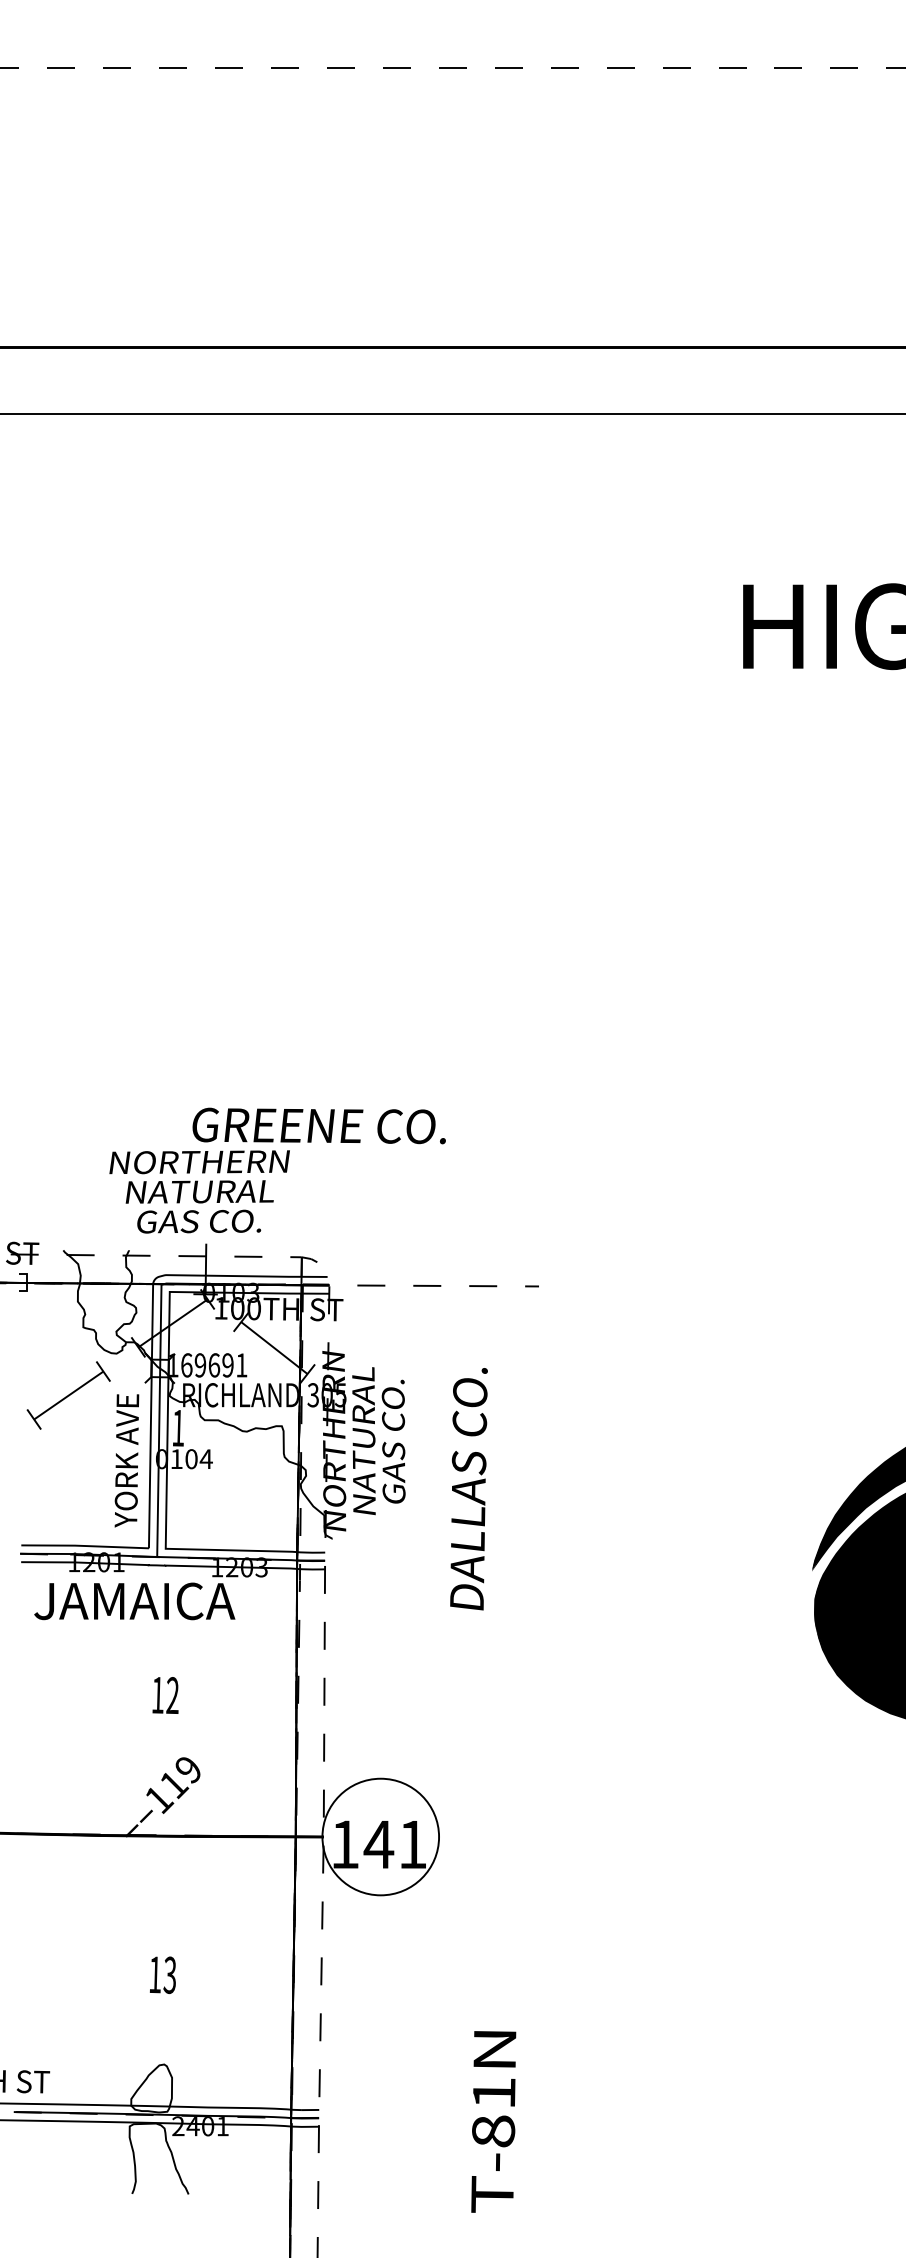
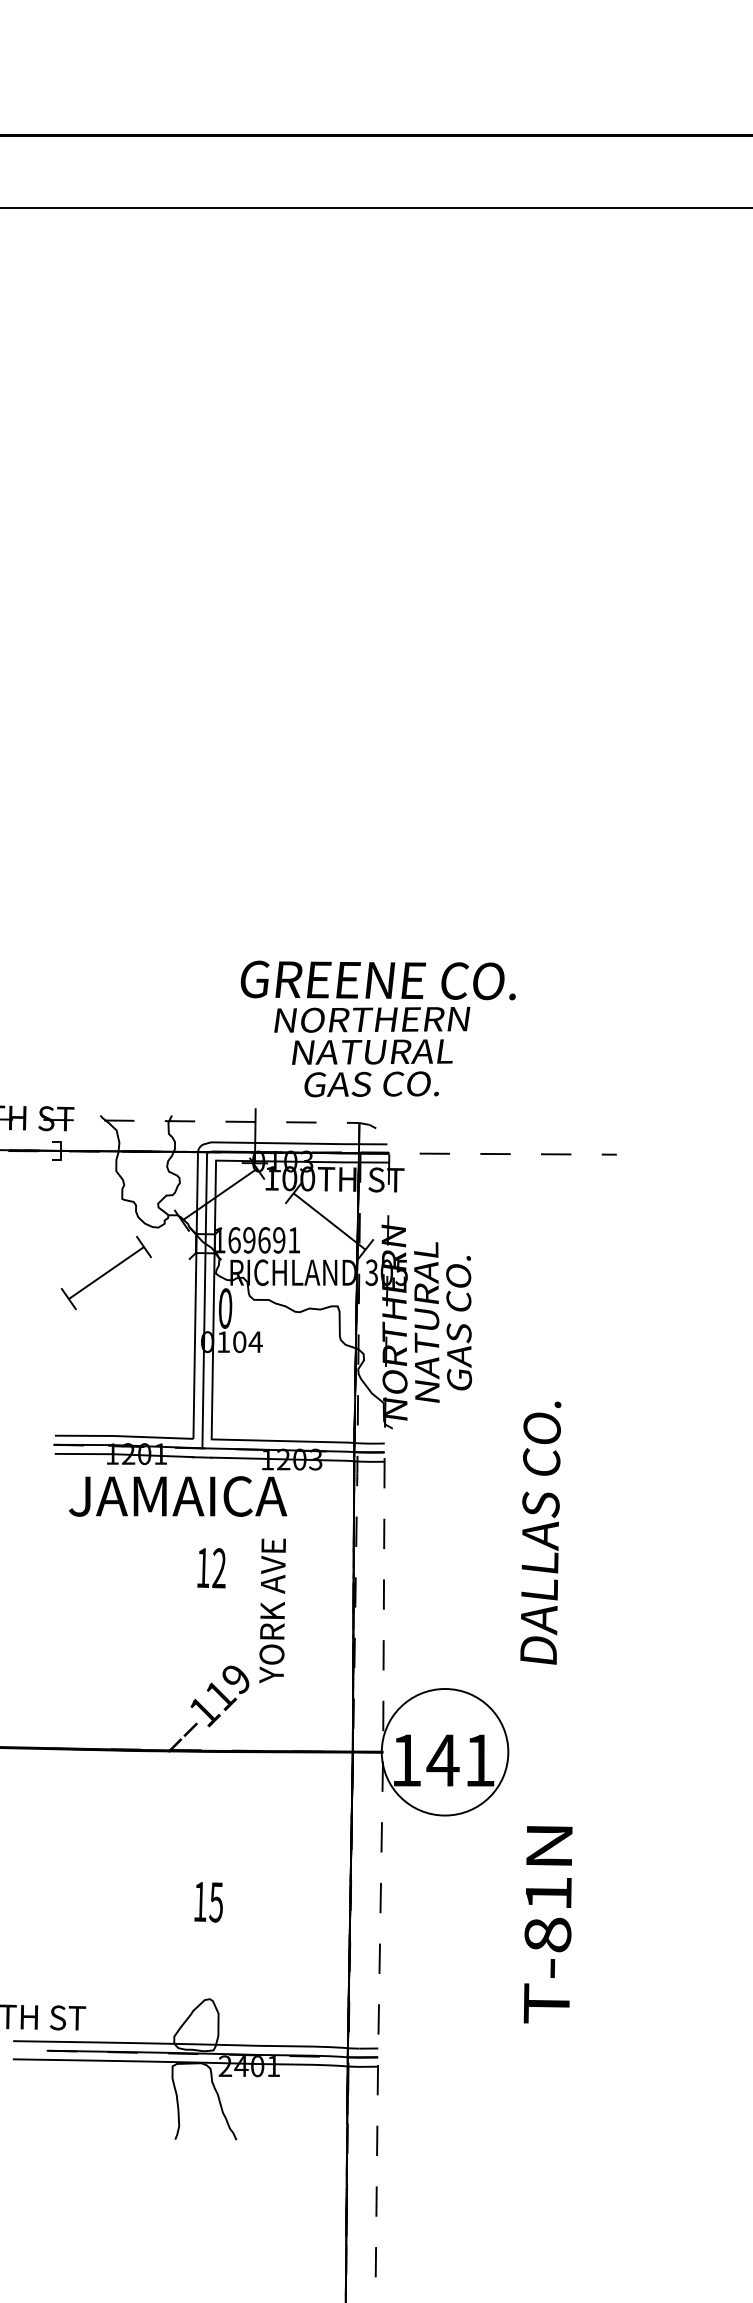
text: (199, 1191) -> (372, 1051), moved
text: (178, 1427) -> (225, 1307), 1 -> 0
text: (126, 1460) -> (272, 1610), moved
text: (468, 1489) -> (540, 1533), moved
text: (165, 1695) -> (211, 1568), moved
text: (169, 1974) -> (215, 1901), 13 -> 15
text: (493, 2121) -> (547, 1924), moved

